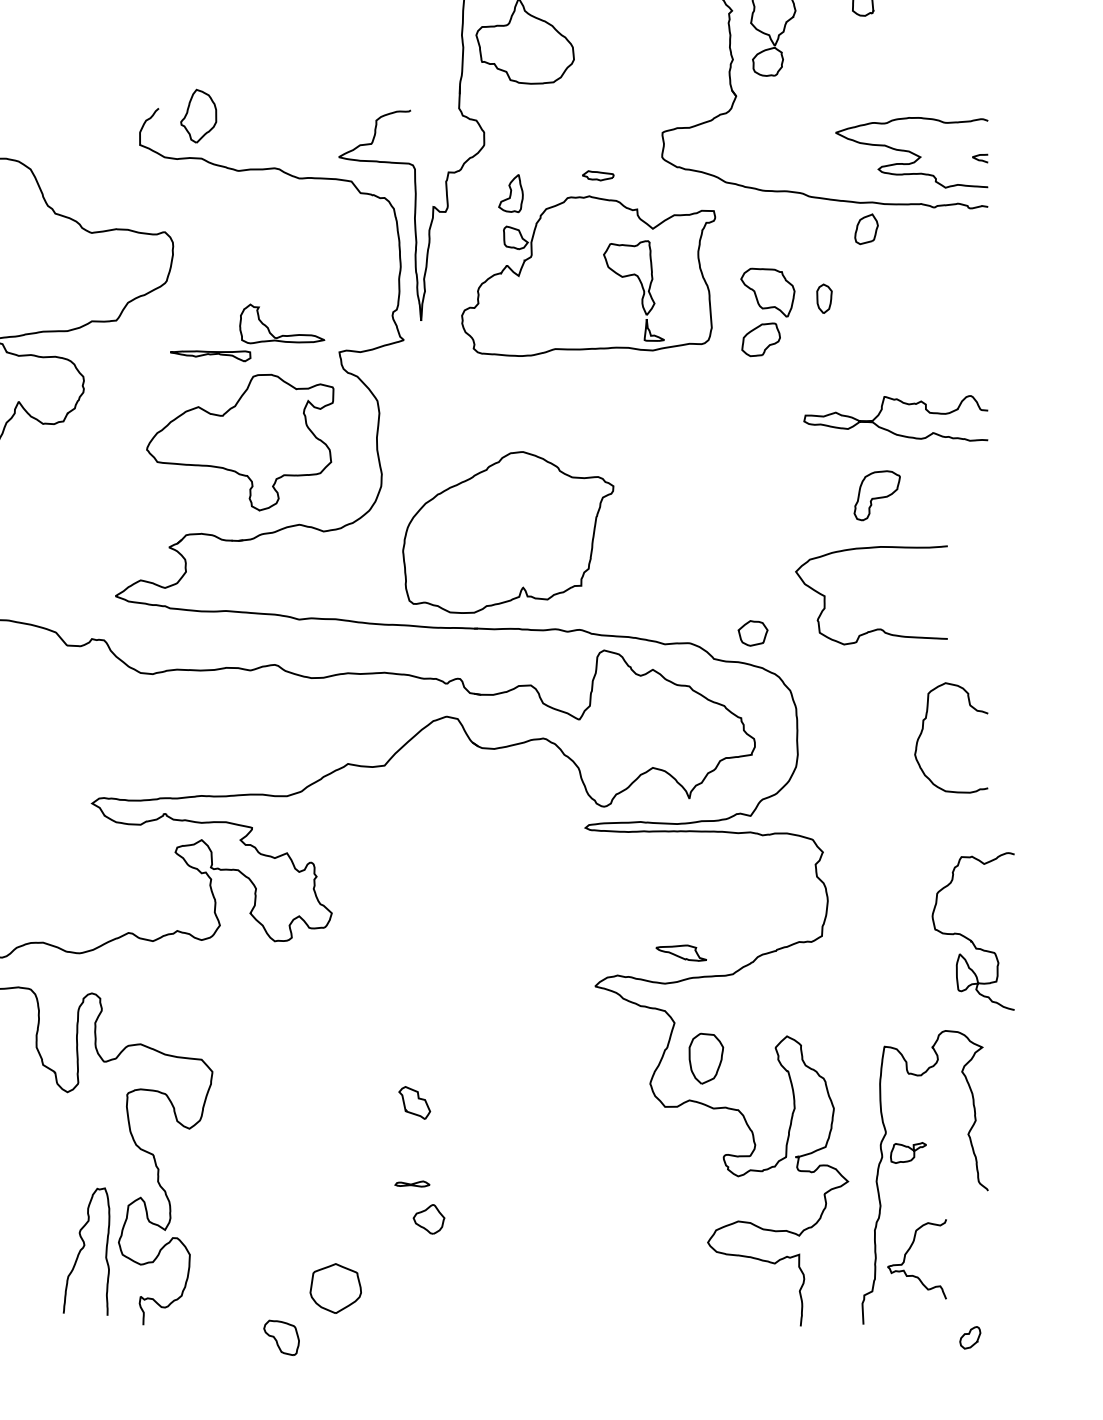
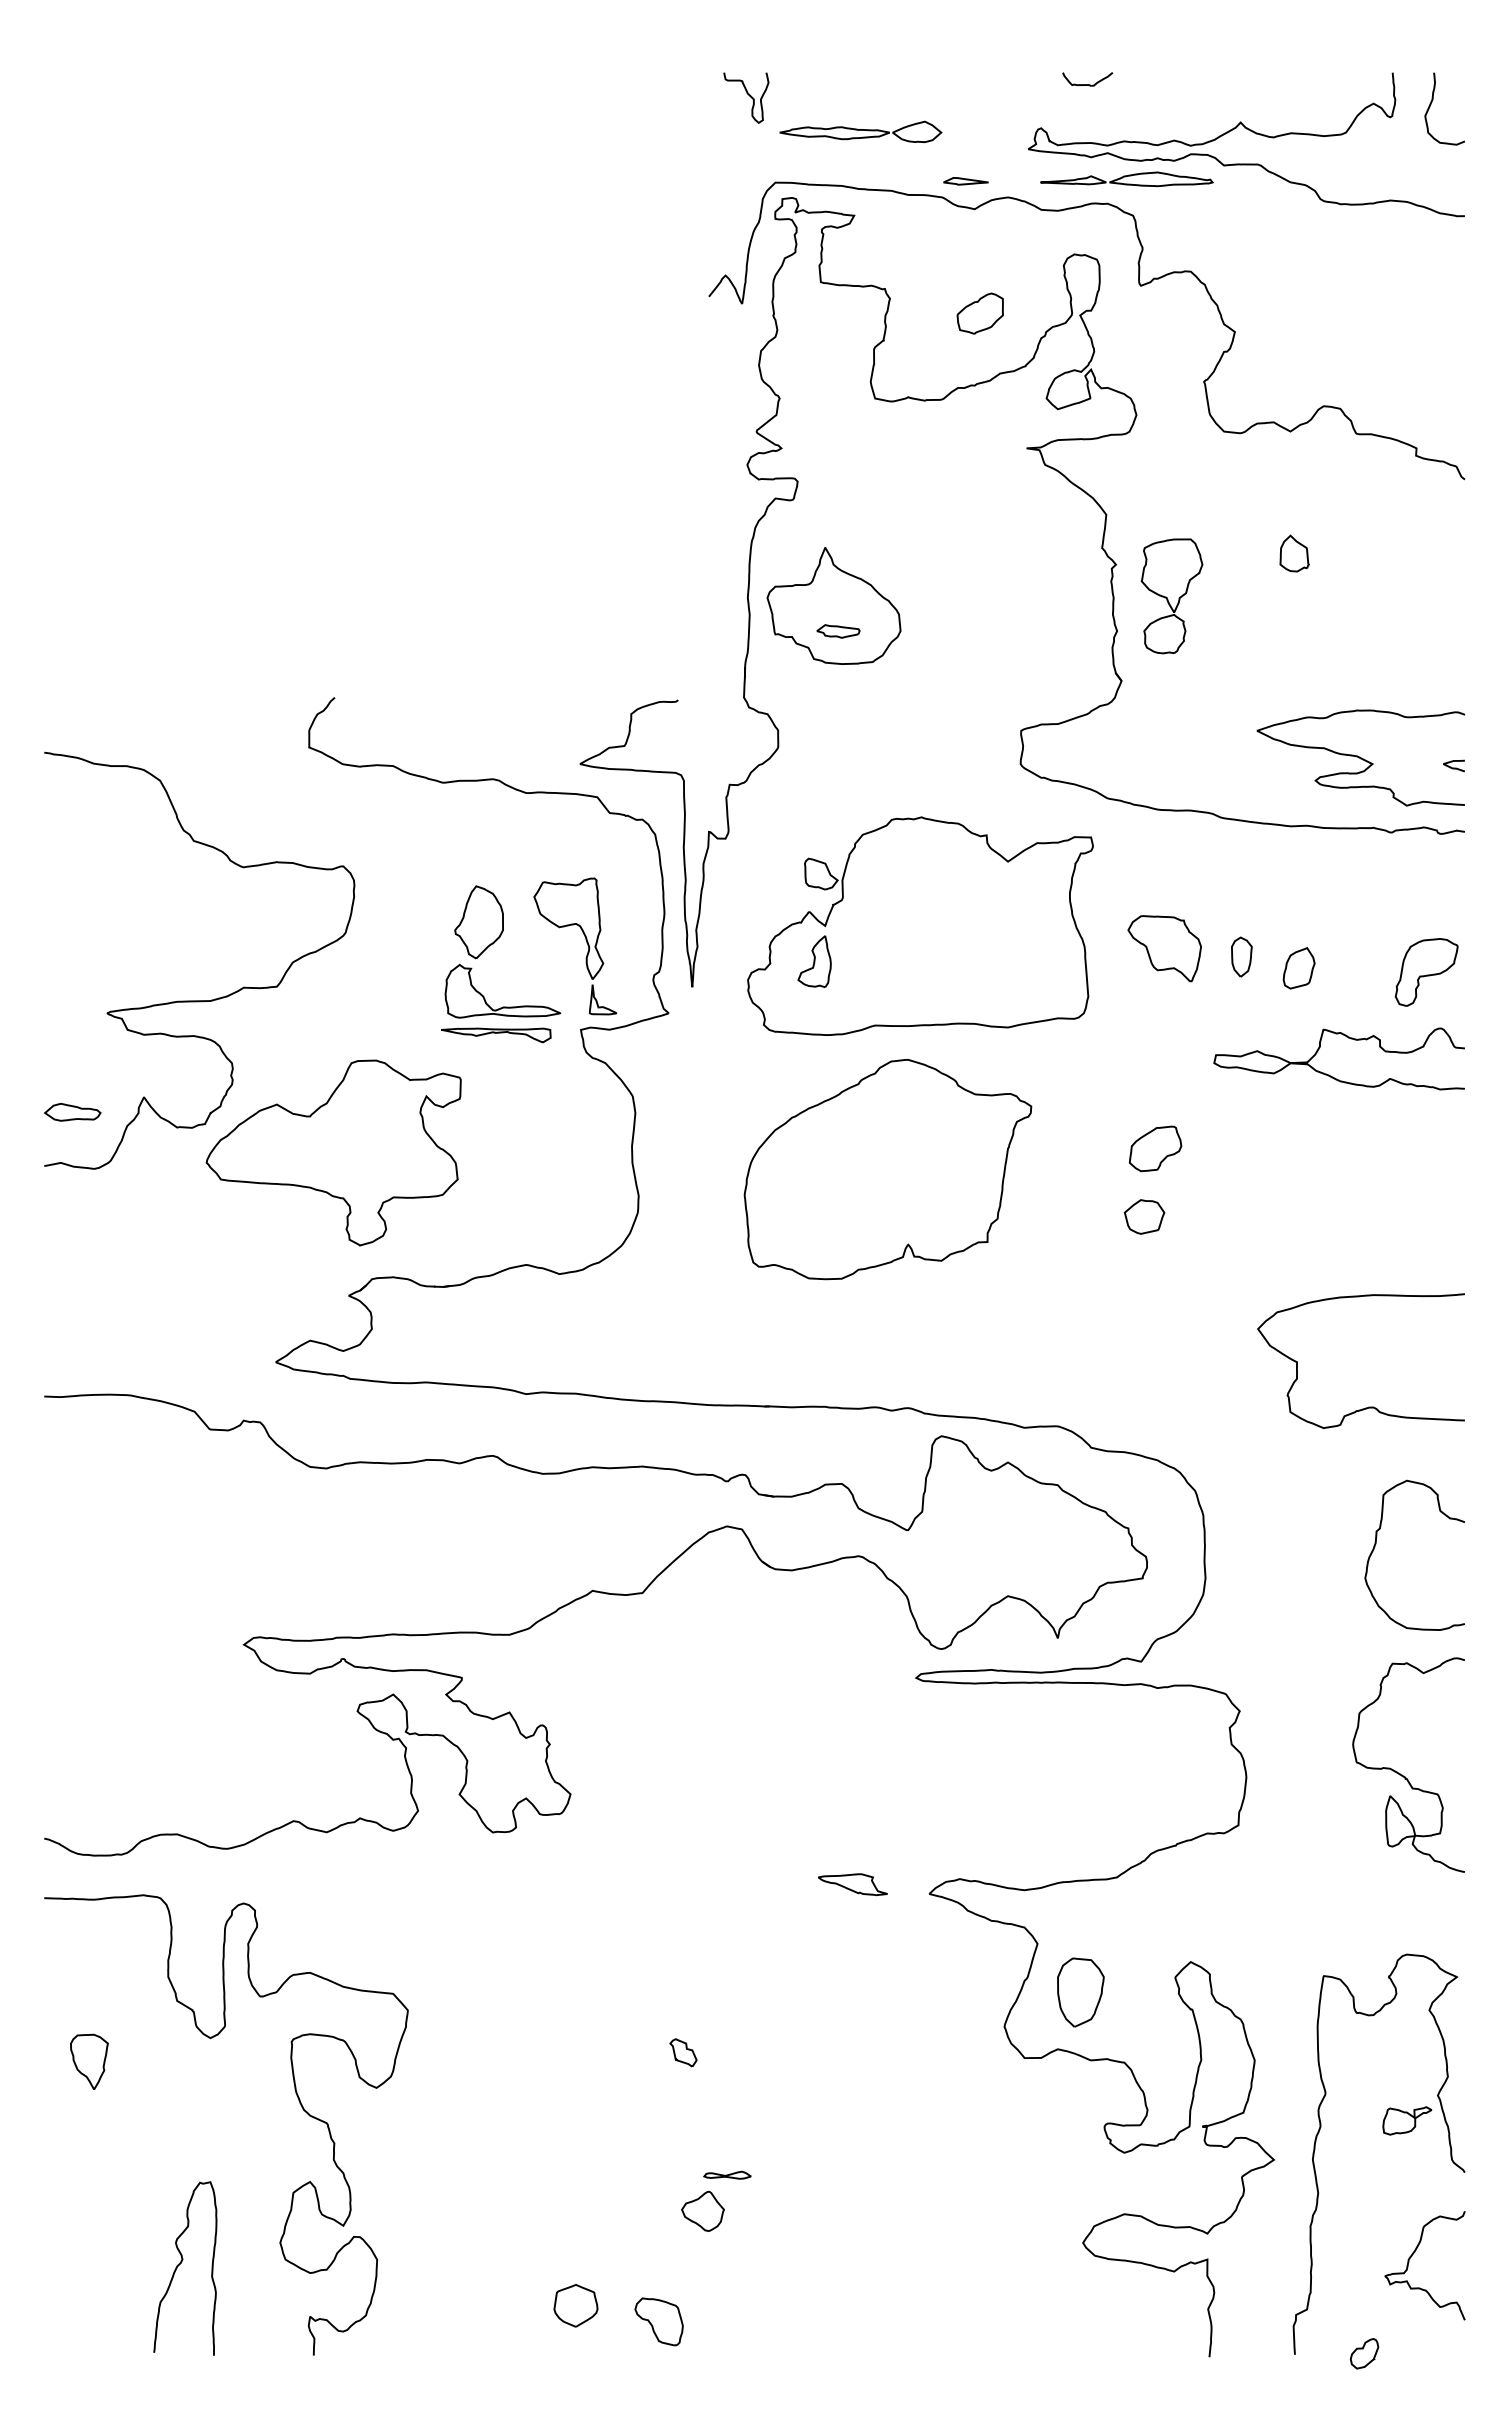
part: (198, 116) -> (478, 922), moved
part: (598, 175) -> (838, 631), moved
part: (510, 193) -> (814, 961), moved
part: (866, 229) -> (1298, 968), moved
part: (642, 288) -> (586, 943), moved
part: (761, 339) -> (1155, 1148), moved
part: (210, 356) -> (496, 1035), moved
curve: (888, 429) -> (1329, 1074), moved
part: (240, 442) -> (333, 1152), moved
part: (877, 495) -> (1426, 972), moved
part: (507, 532) -> (887, 1169), moved
curve: (877, 628) -> (1368, 1406), moved
part: (753, 633) -> (1144, 1216), moved
curve: (968, 938) -> (1402, 1774), moved
part: (681, 953) -> (852, 1884), moved
part: (414, 1102) -> (683, 2052), size x0.62
part: (908, 1152) -> (1407, 2120), moved
part: (412, 1183) -> (727, 2174), moved
curve: (83, 1248) -> (181, 2263), moved
curve: (907, 1252) -> (1412, 2256), moved
part: (335, 1288) -> (575, 2305), size x0.62
part: (281, 1337) -> (658, 2321), moved
part: (970, 1337) -> (1364, 2353), moved

